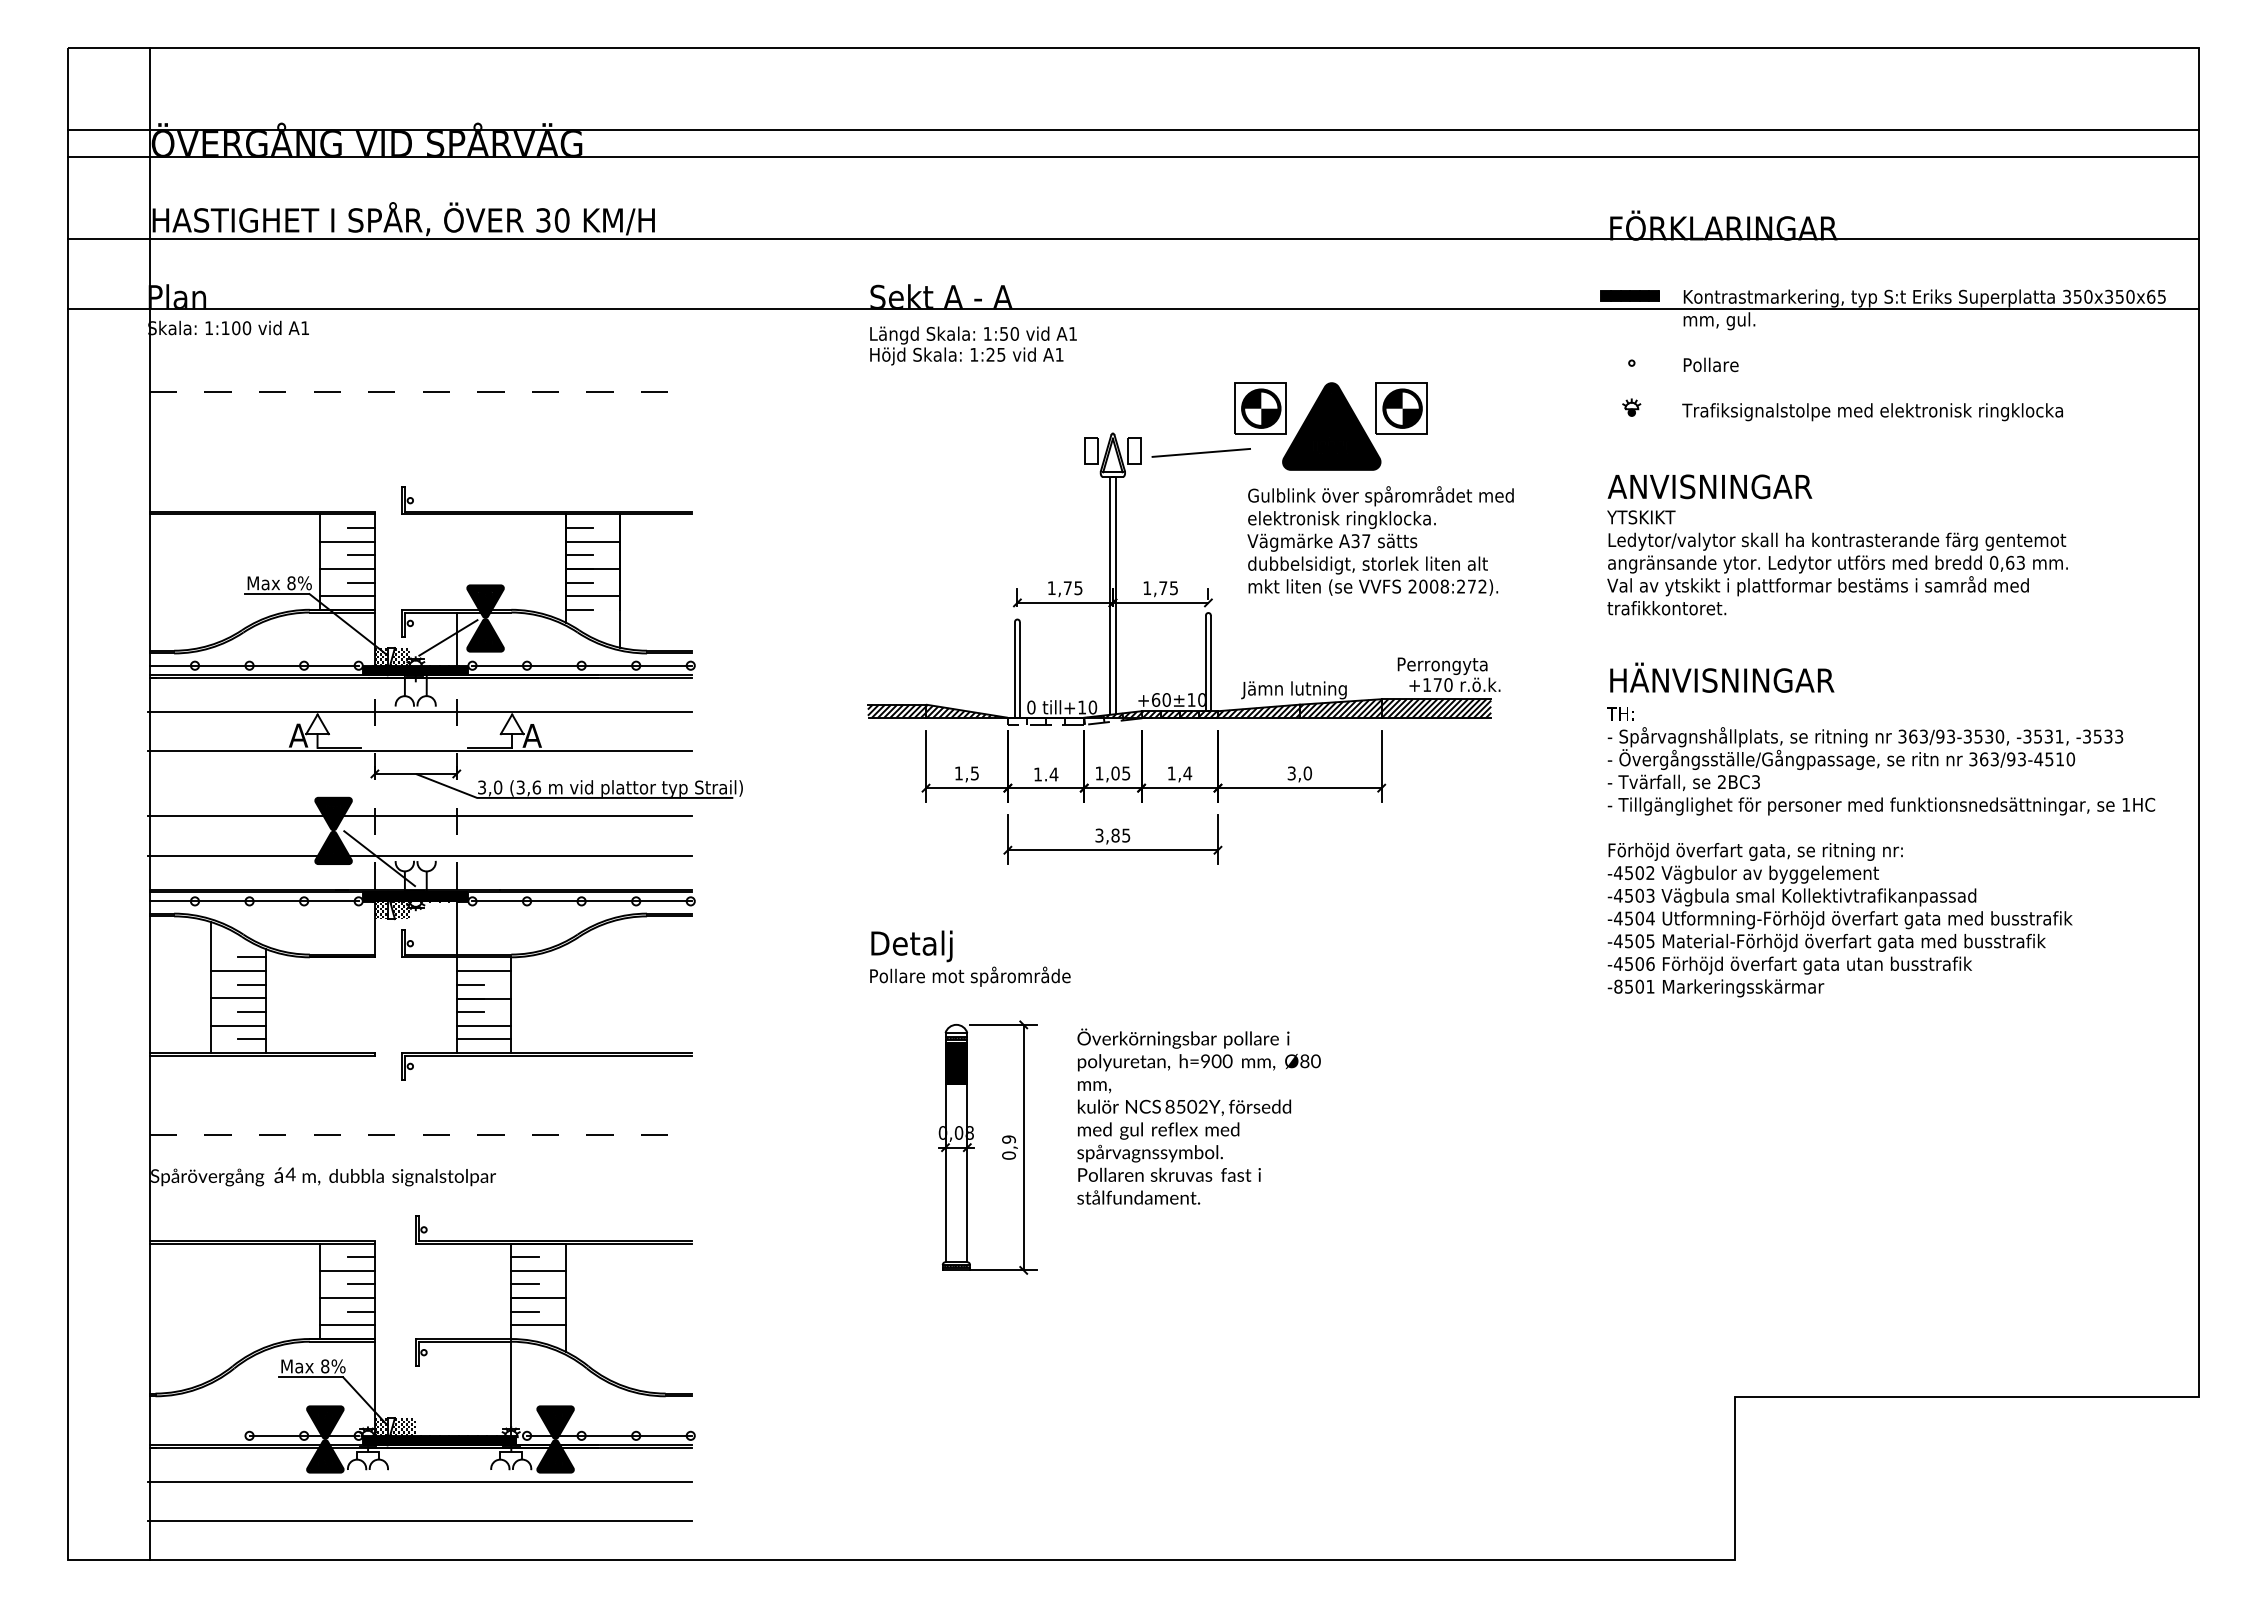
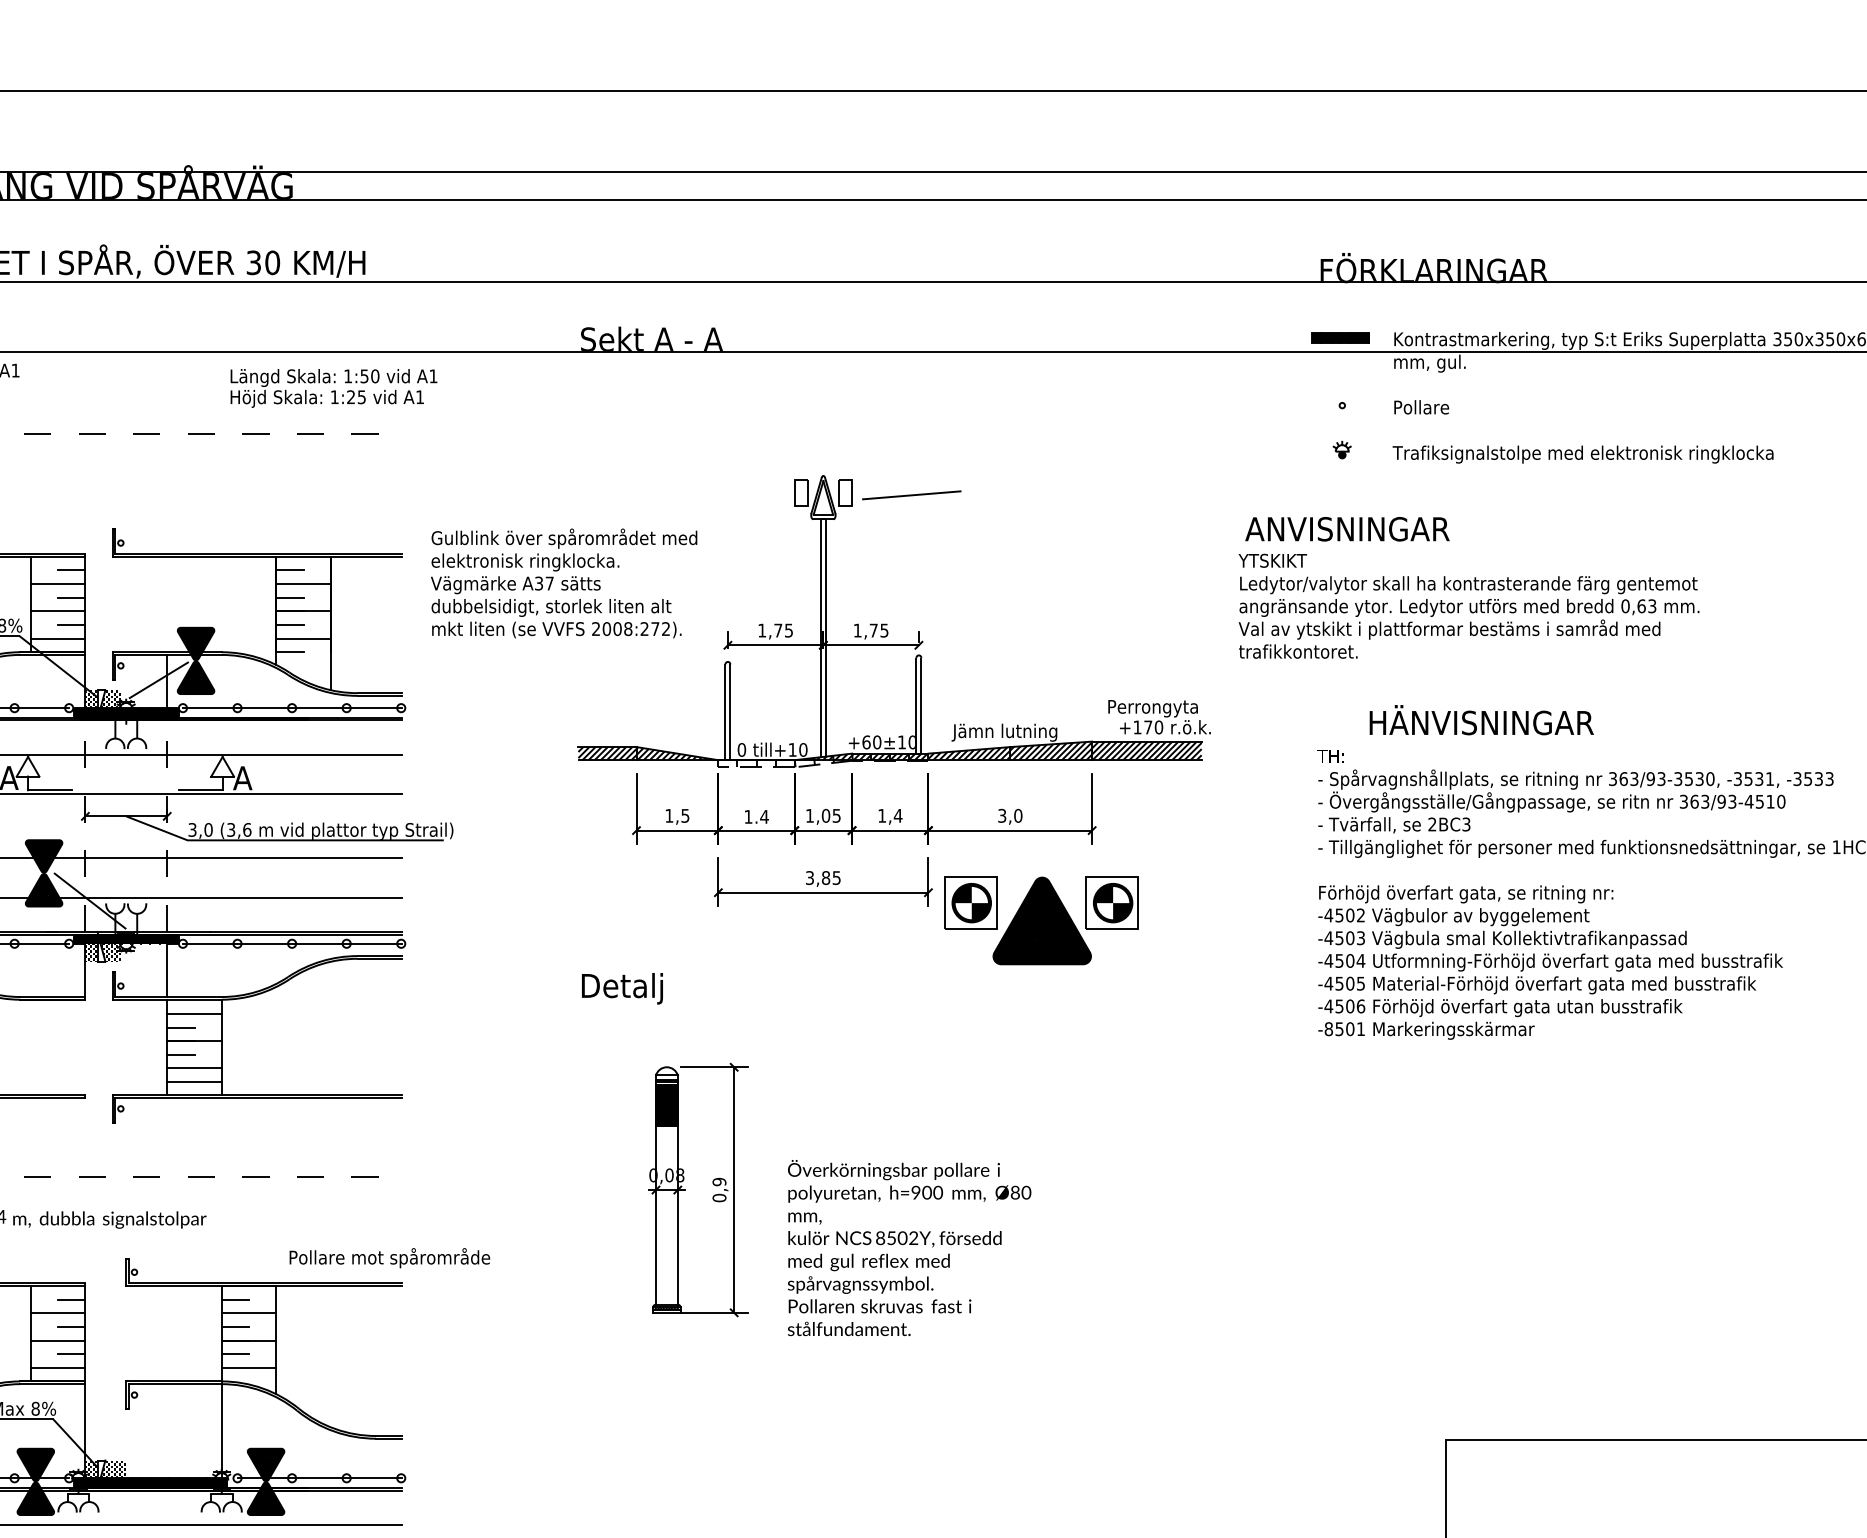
text: (973, 345) -> (333, 387), moved
part: (1330, 426) -> (1040, 920), moved
text: (1709, 486) -> (1346, 528), moved
text: (1380, 540) -> (563, 582), moved
text: (1837, 562) -> (1468, 605), moved
text: (1722, 677) -> (1481, 719), moved
text: (970, 976) -> (389, 1257), moved
text: (1198, 1116) -> (908, 1247), moved

